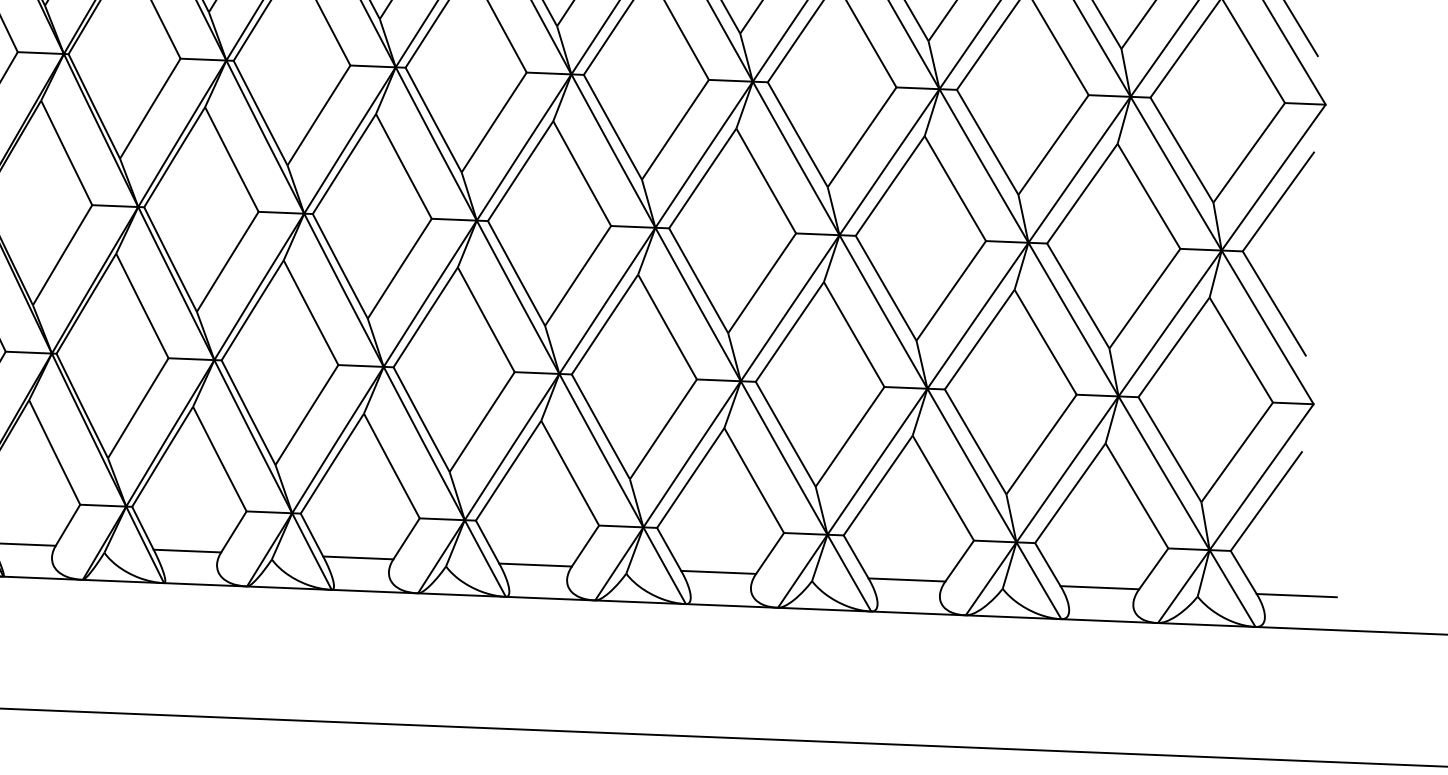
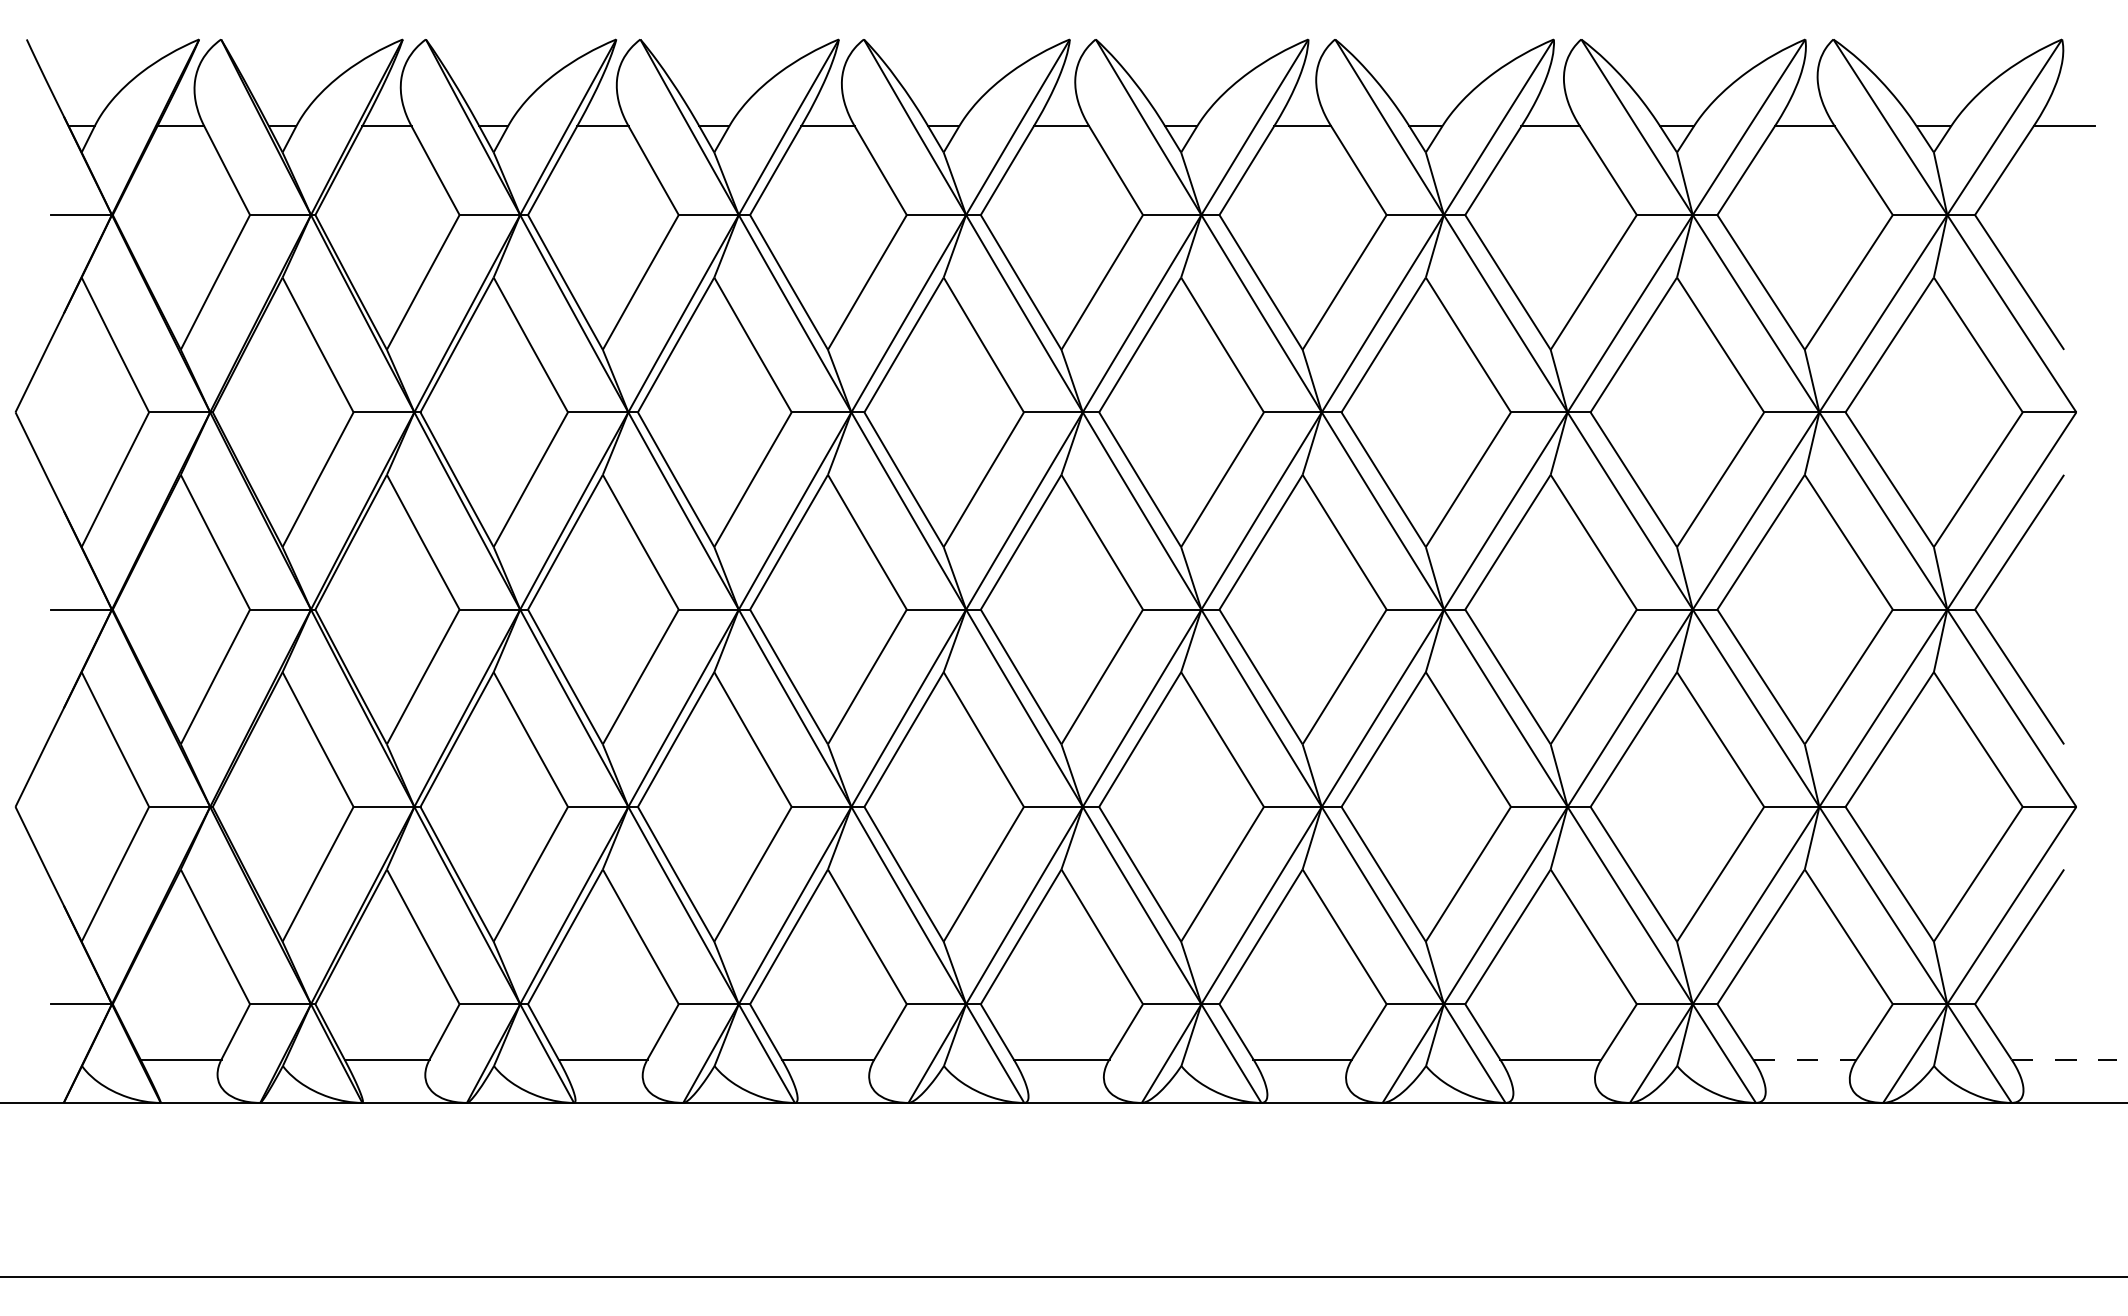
line: (1099, 587) -> (1804, 1059), solid -> dashed
line: (1296, 595) -> (2064, 1059), solid -> dashed

